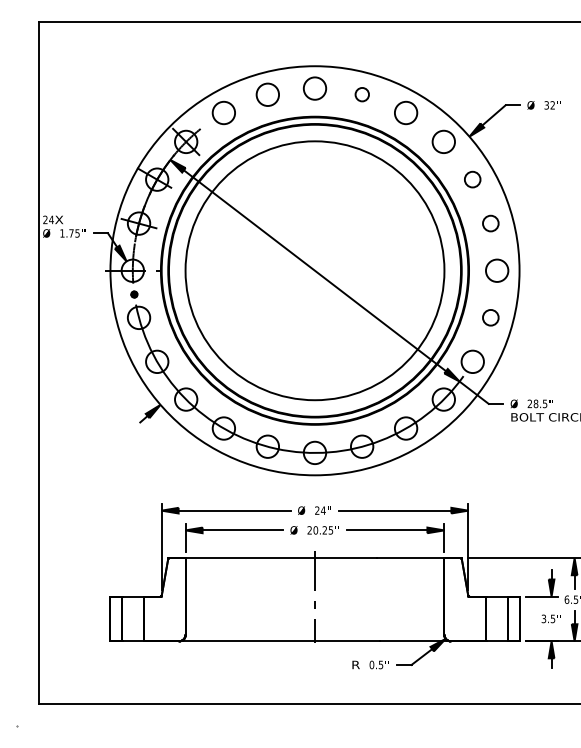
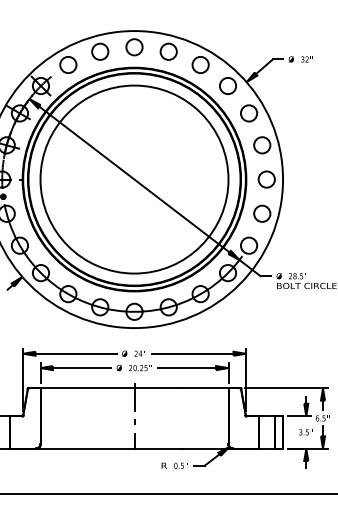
circle: (362, 94) -> (169, 51), size x1.67
circle: (472, 179) -> (248, 113), size x1.43
circle: (490, 223) -> (261, 145), size x1.43
circle: (490, 317) -> (261, 213), size x1.43

